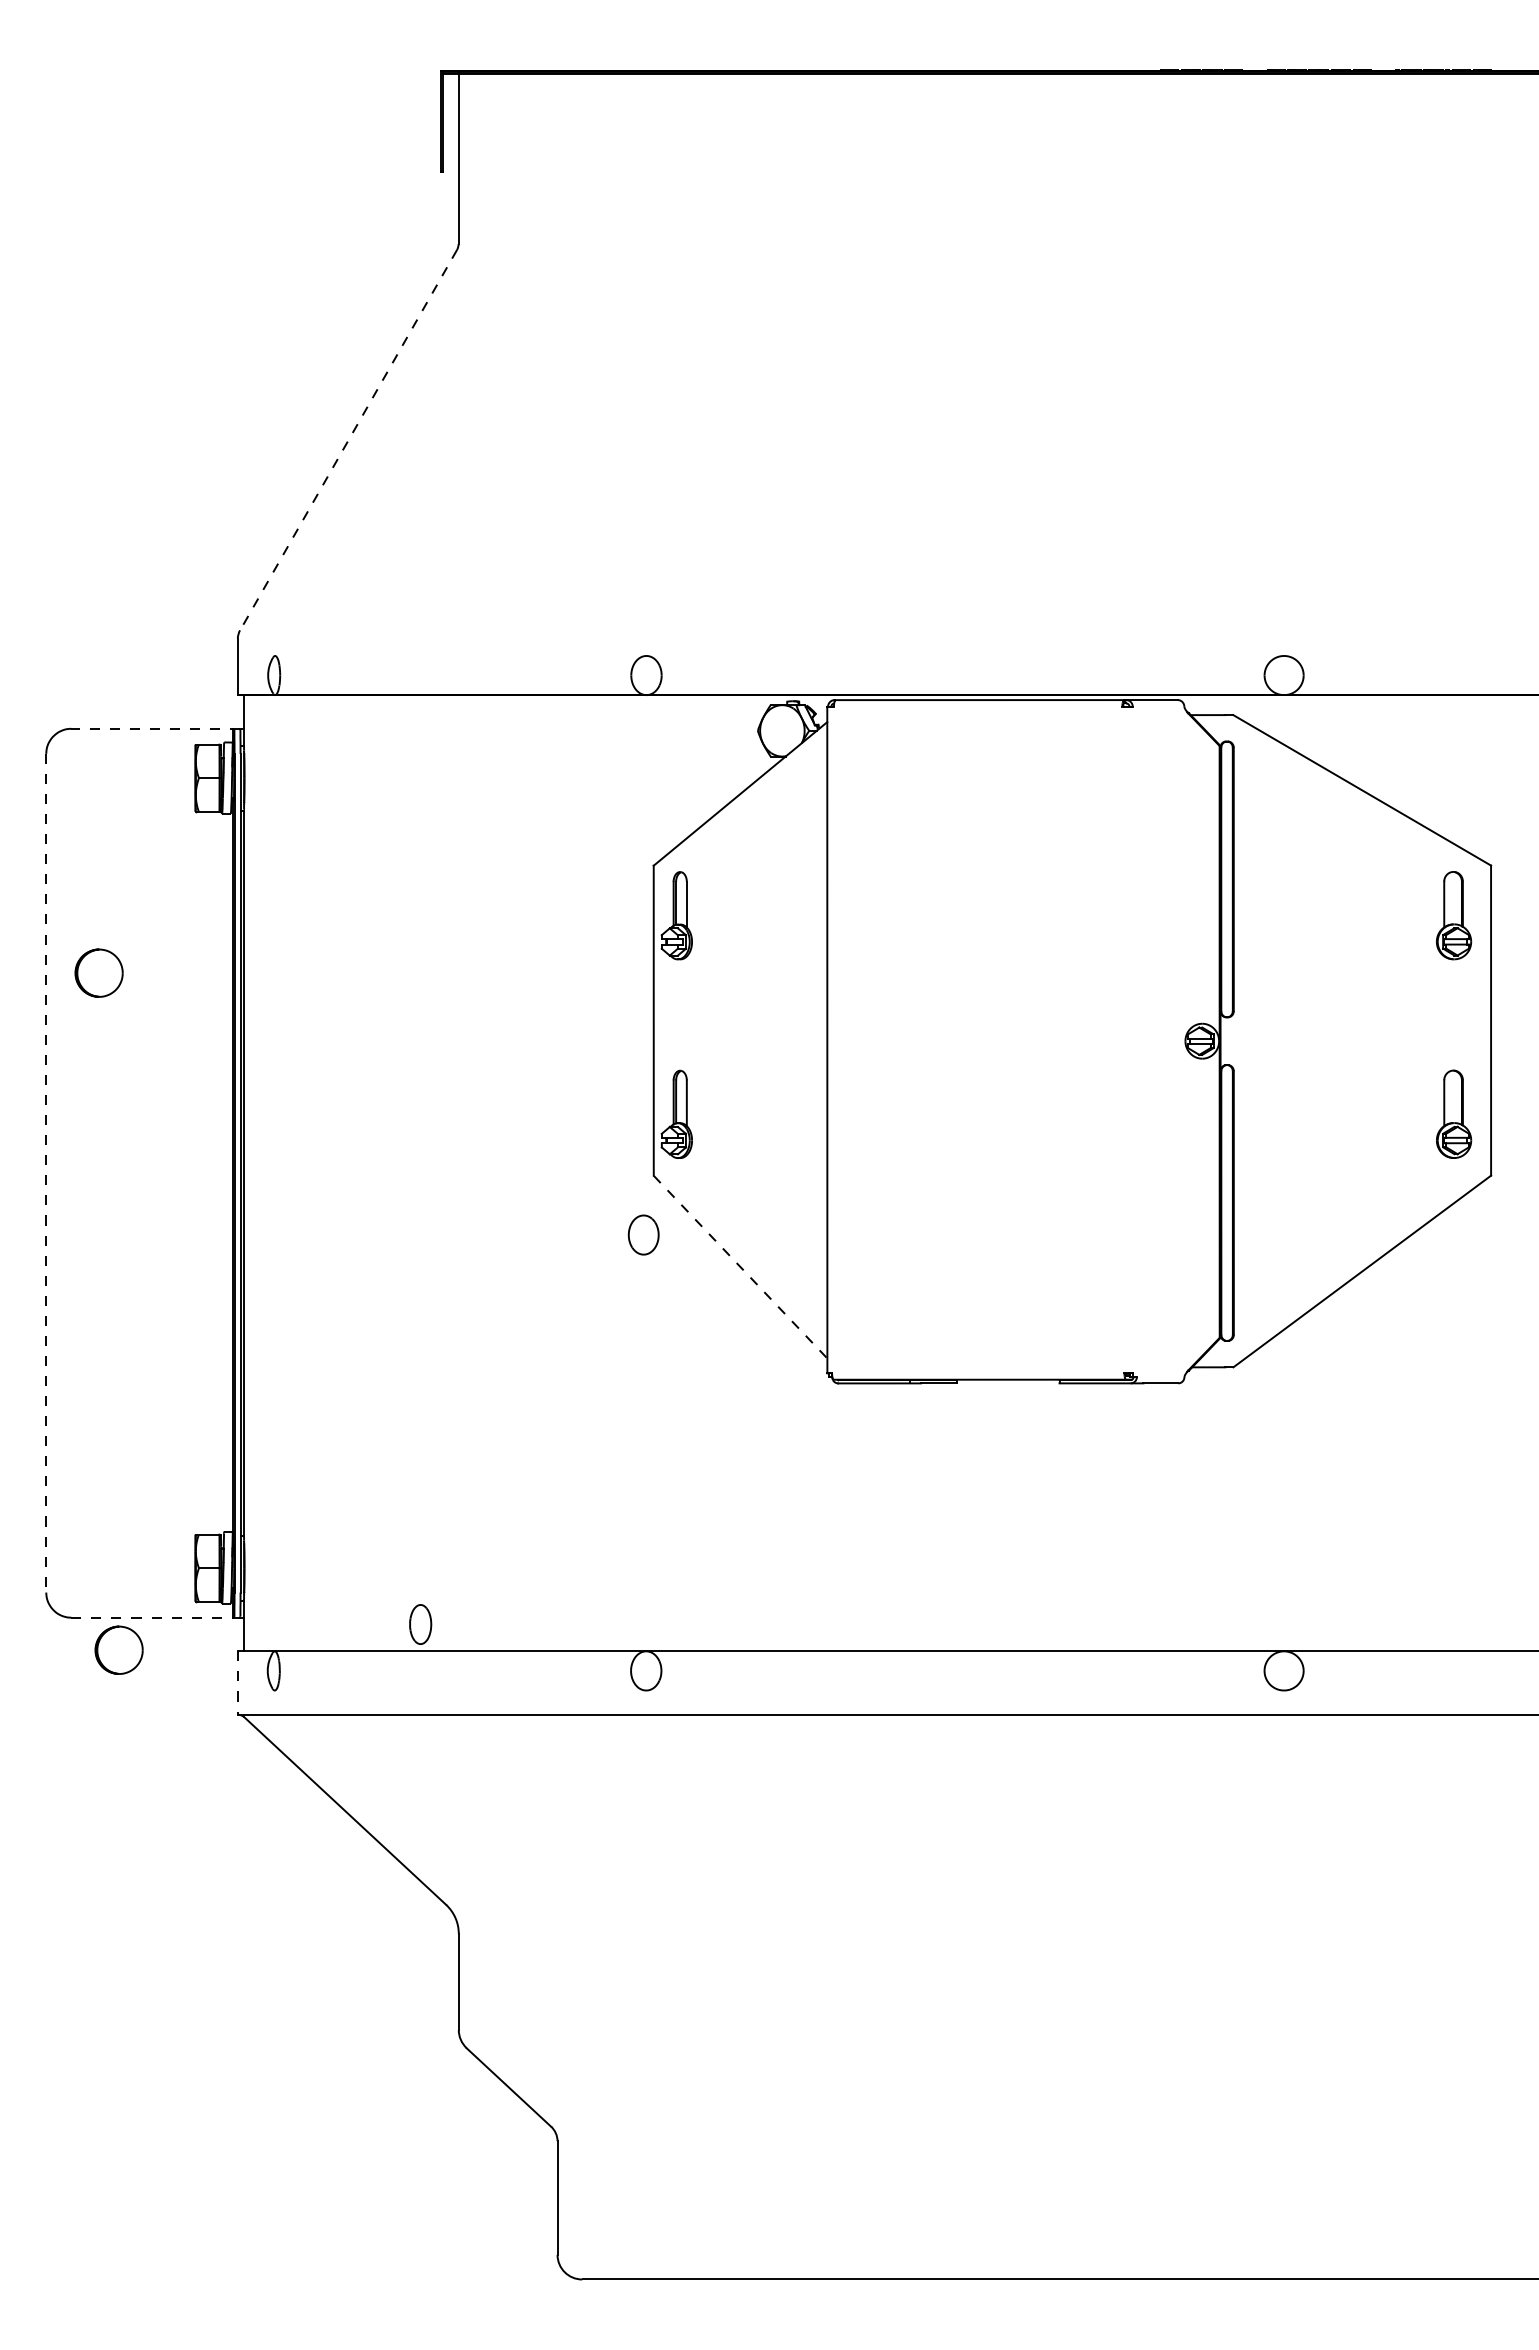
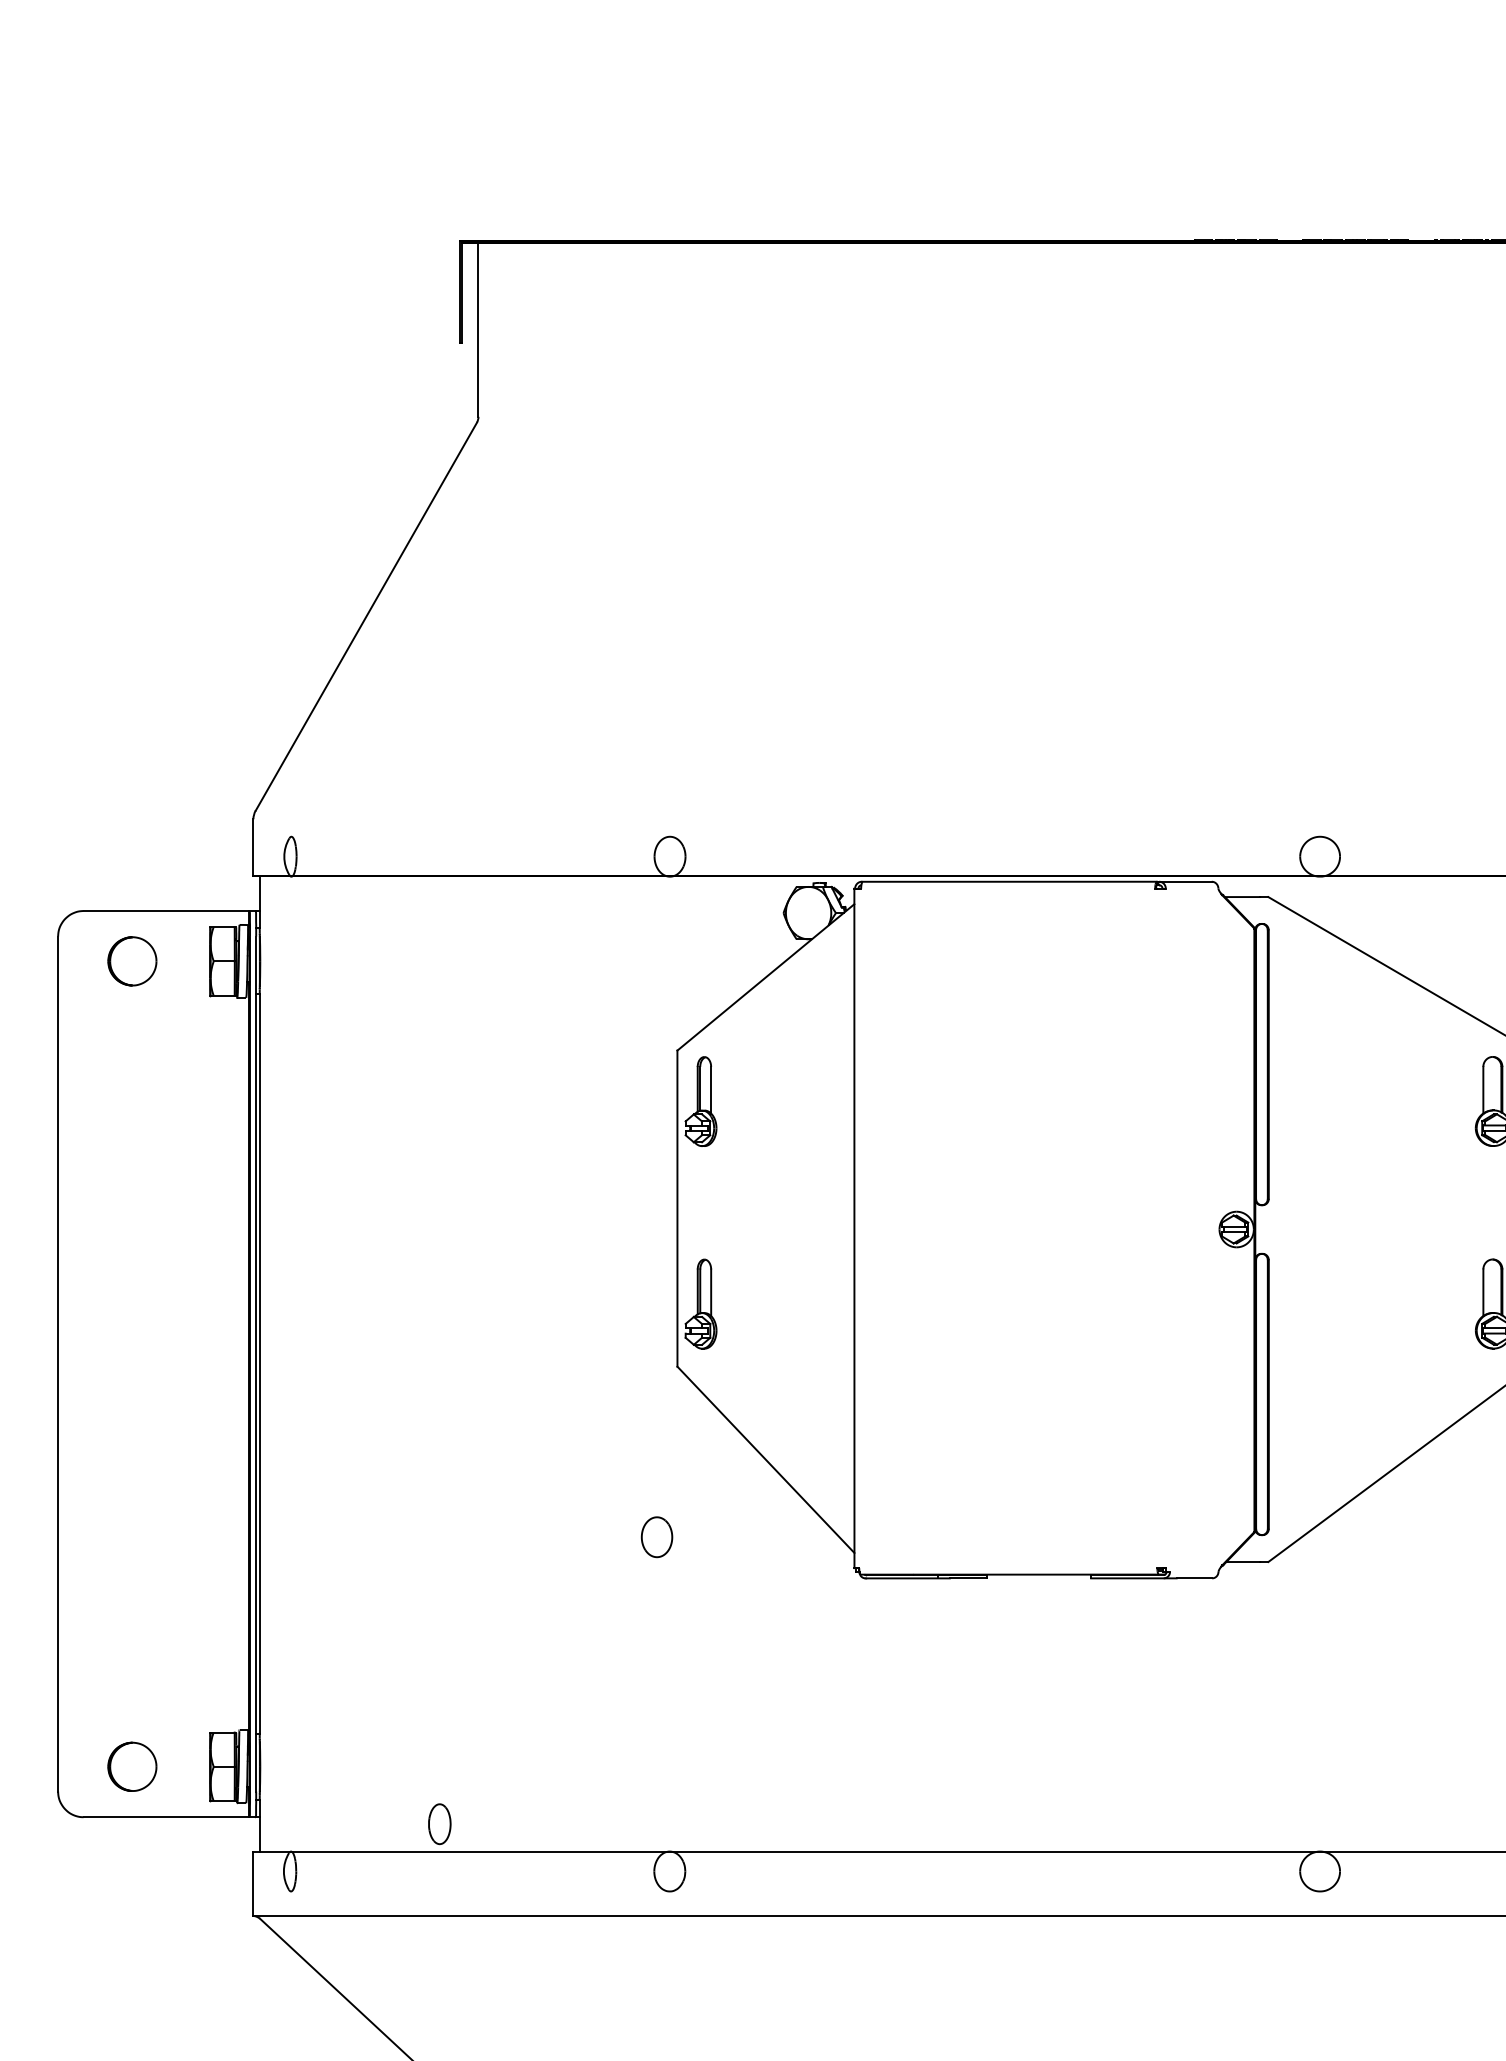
line: (348, 440) -> (366, 617), dashed -> solid
line: (155, 728) -> (169, 910), dashed -> solid
part: (98, 972) -> (131, 960), moved
line: (46, 1173) -> (58, 1364), dashed -> solid
part: (643, 1234) -> (656, 1536), moved
line: (740, 1267) -> (765, 1460), dashed -> solid
line: (155, 1617) -> (169, 1817), dashed -> solid
part: (118, 1649) -> (131, 1766), moved
line: (237, 1682) -> (253, 1883), dashed -> solid

